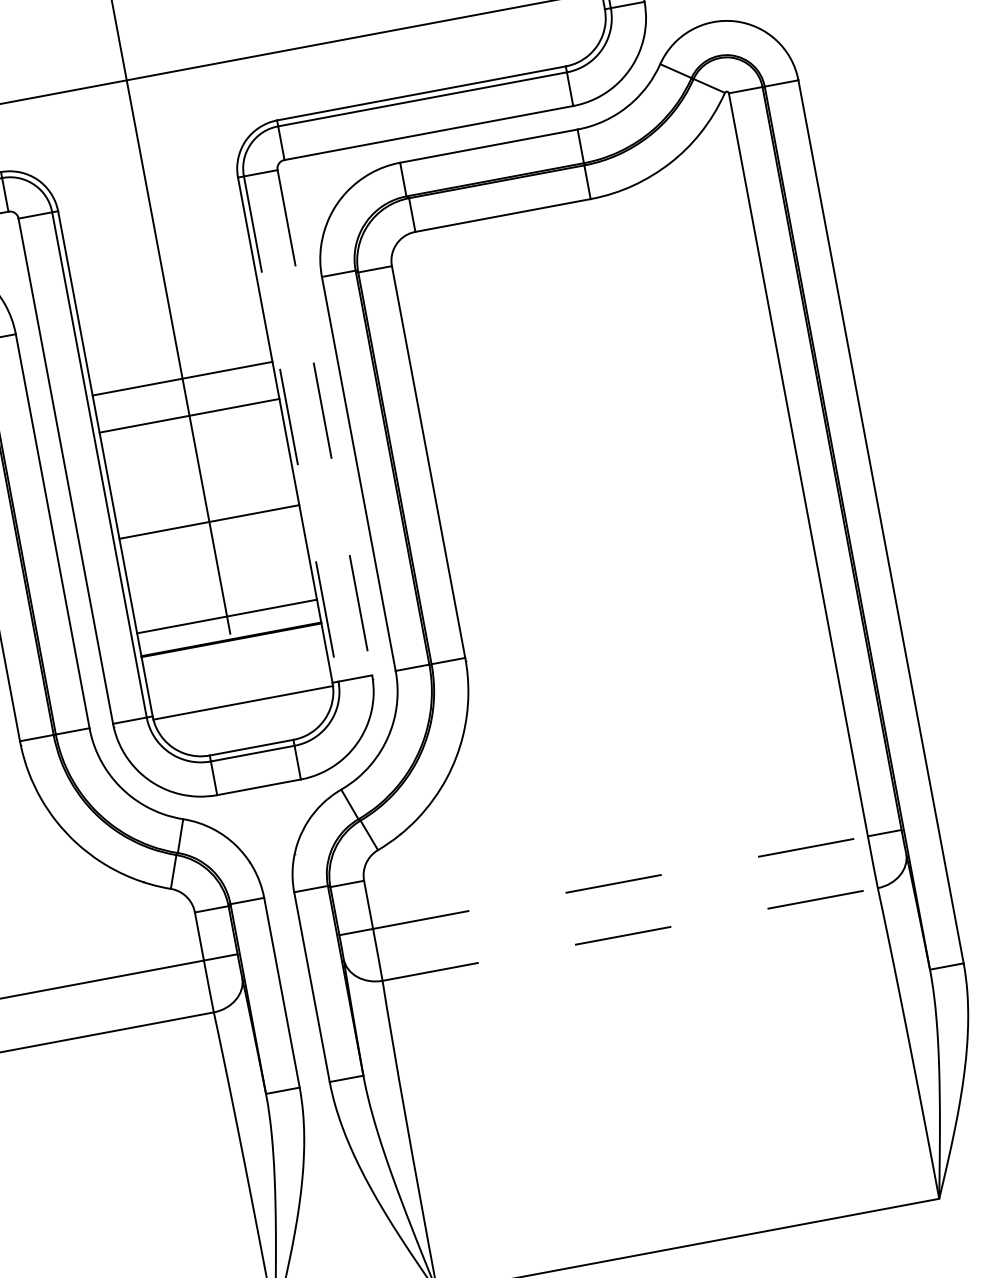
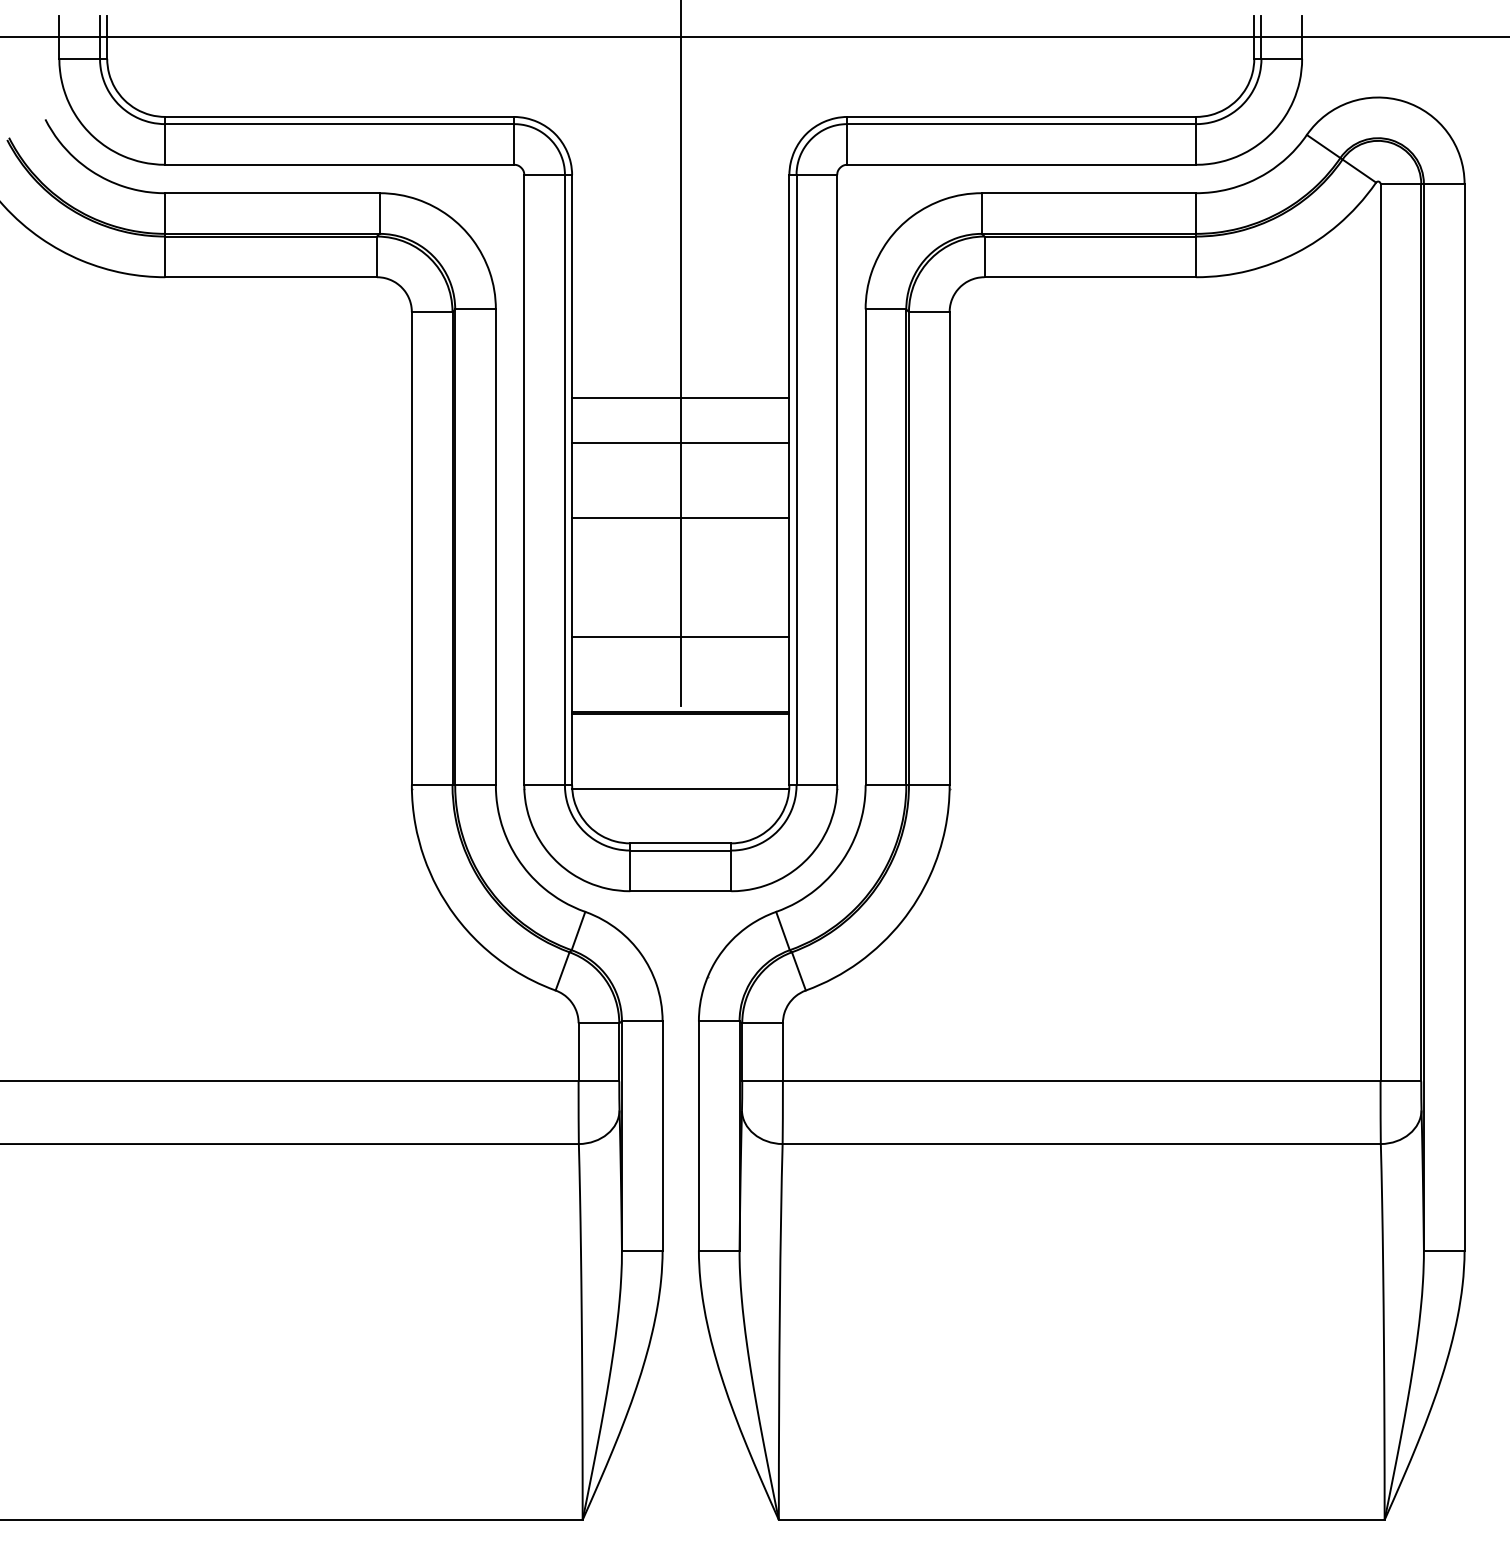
line: (325, 422) -> (837, 480), dashed -> solid
line: (291, 429) -> (796, 480), dashed -> solid
line: (209, 521) -> (680, 517), moved
line: (226, 616) -> (680, 636), moved
line: (620, 882) -> (1081, 1081), dashed -> solid
line: (630, 934) -> (1082, 1144), dashed -> solid

